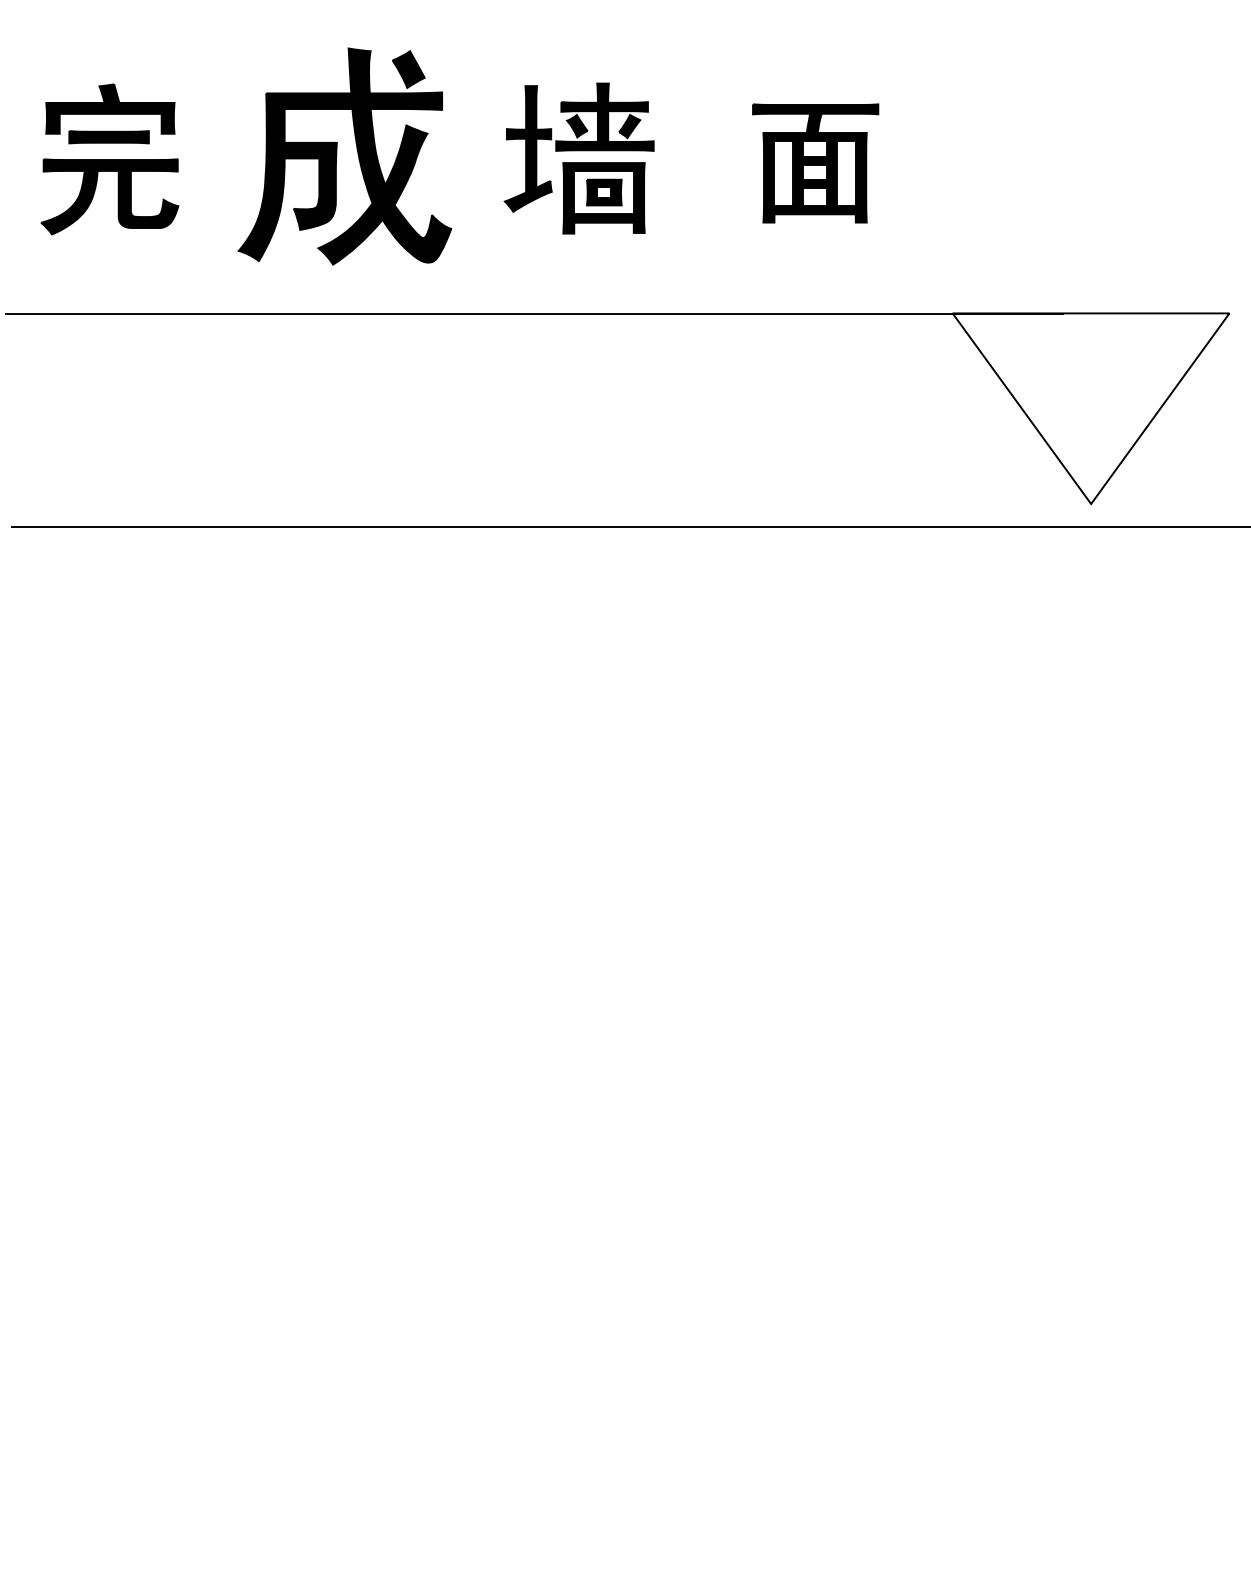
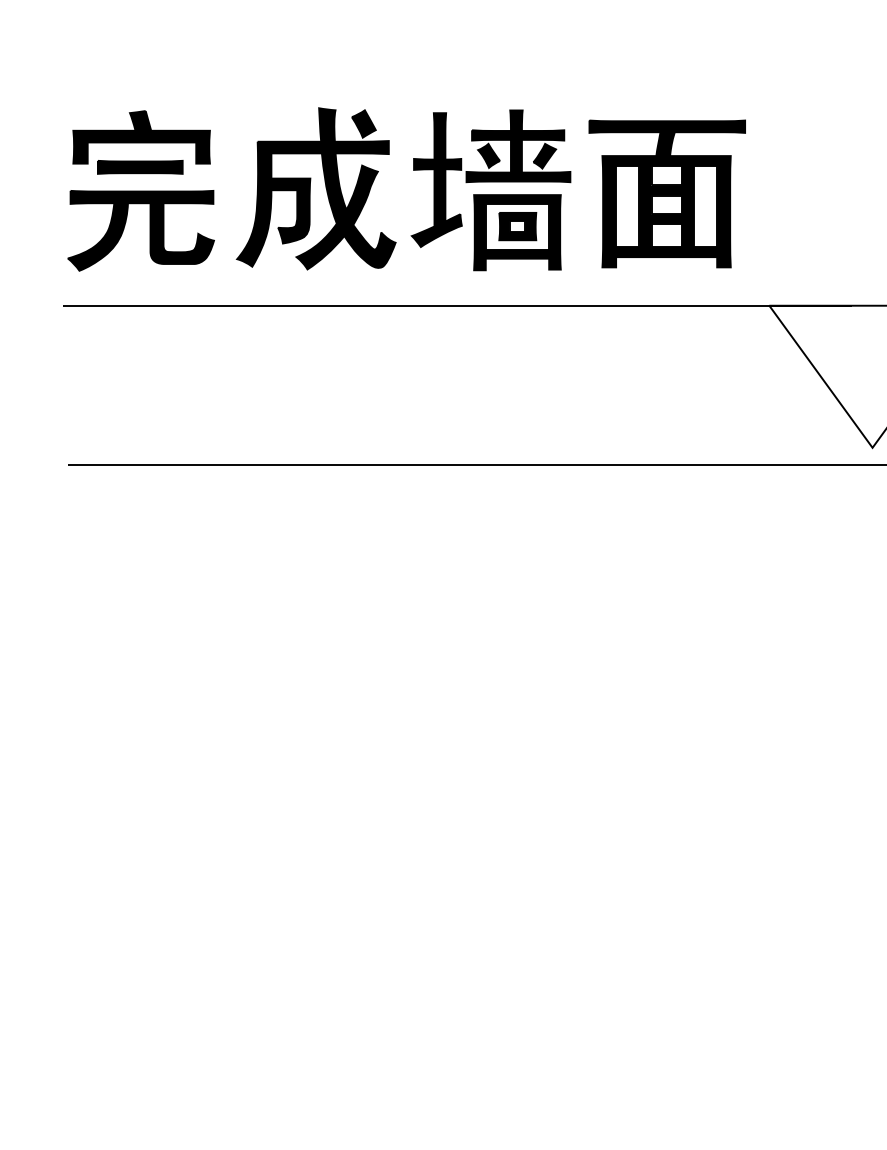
part: (578, 158) -> (490, 190), size x1.43
part: (109, 159) -> (140, 191), size x1.43
part: (815, 163) -> (667, 193), size x1.67

